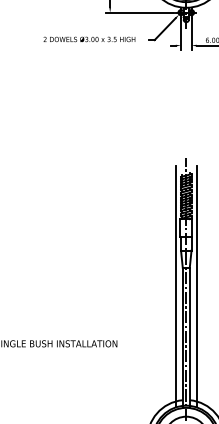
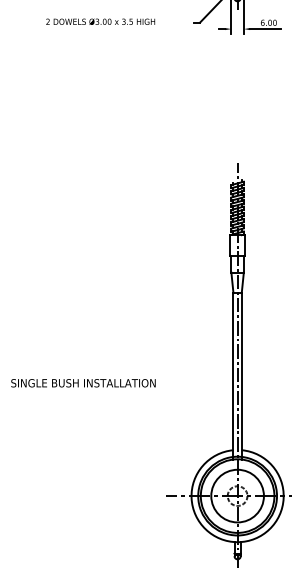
text: (89, 39) -> (100, 21), moved
line: (176, 286) -> (225, 315), removed
line: (197, 286) -> (250, 315), removed

